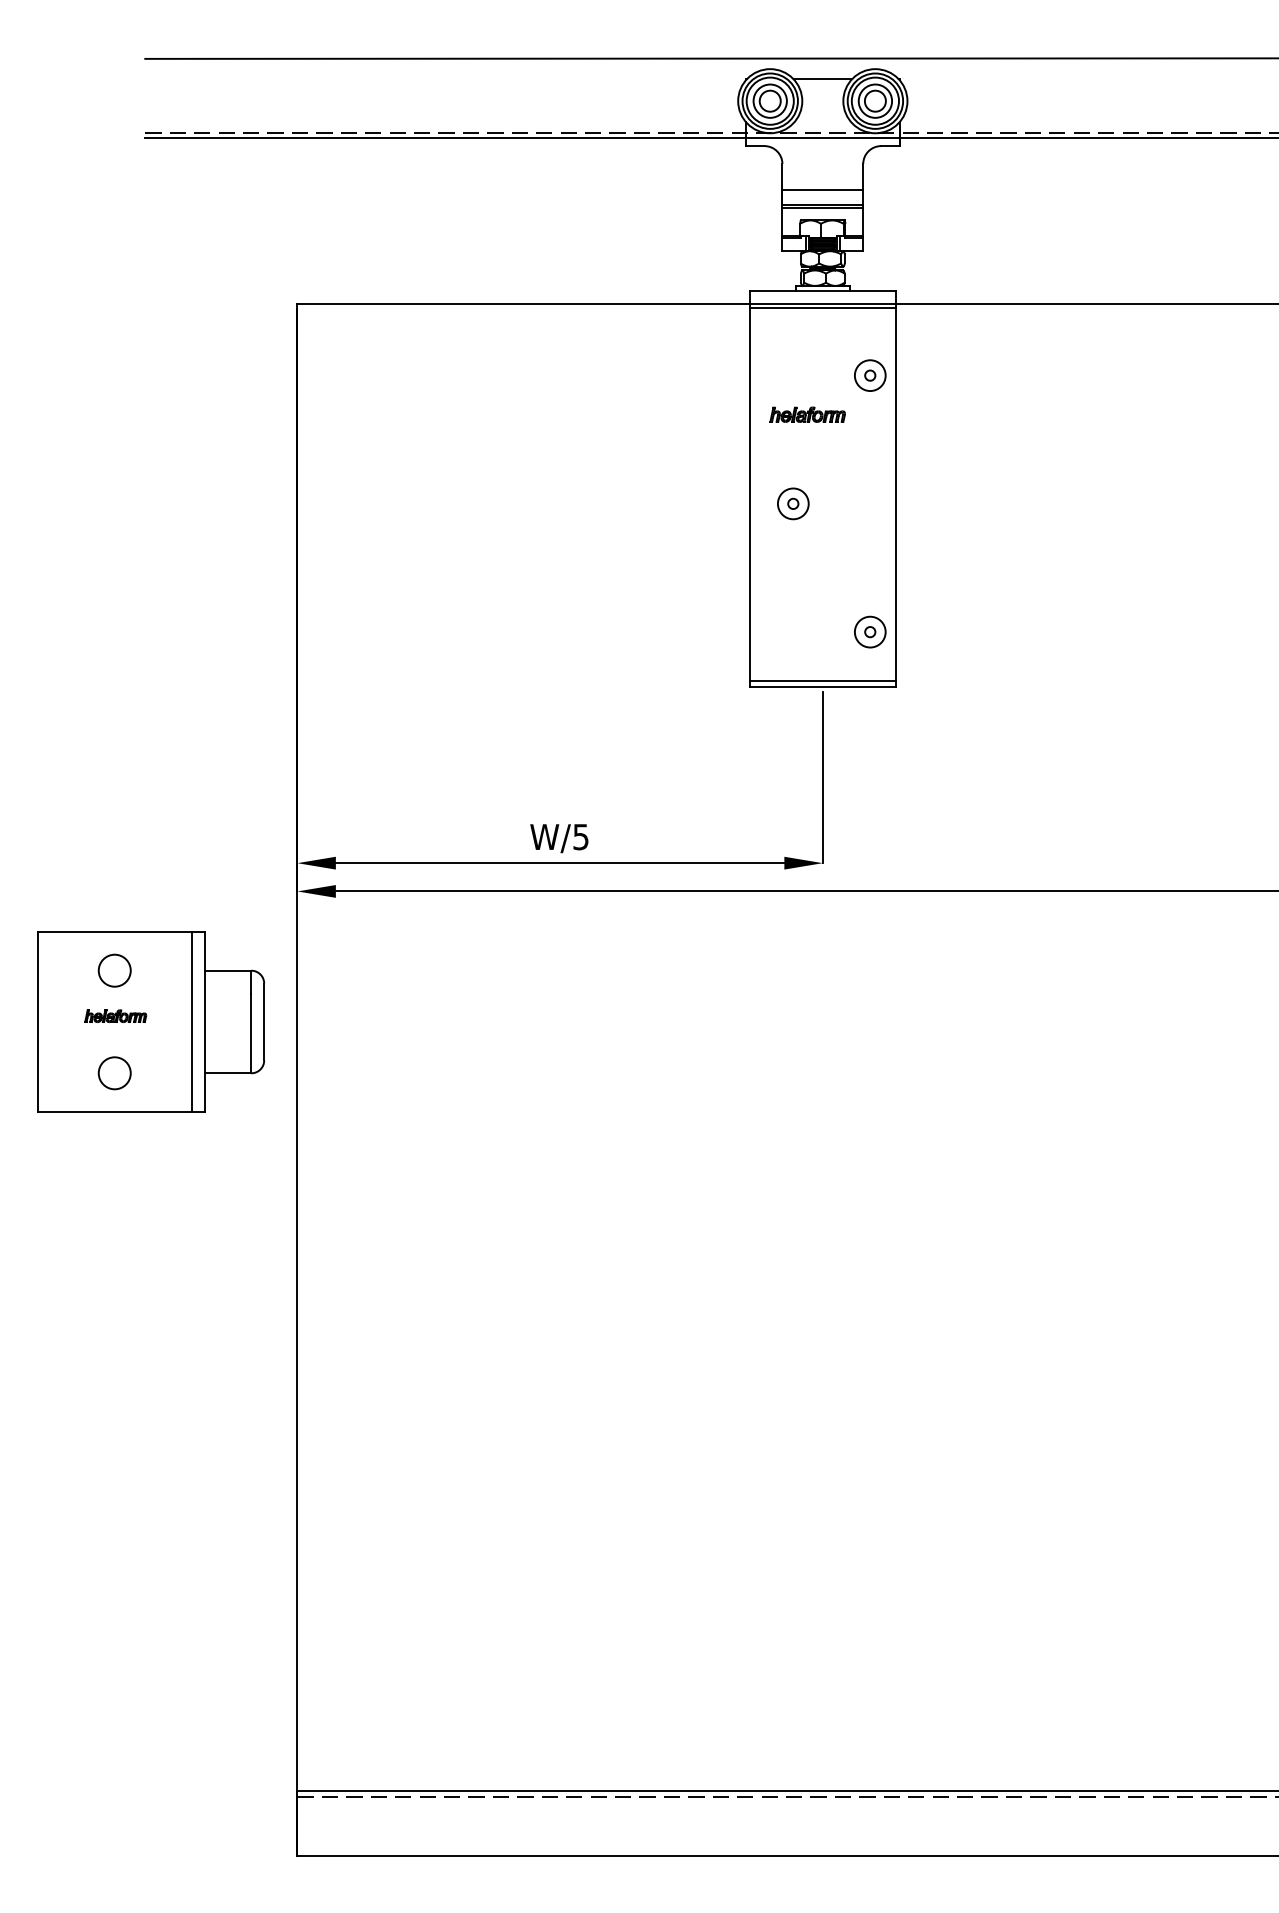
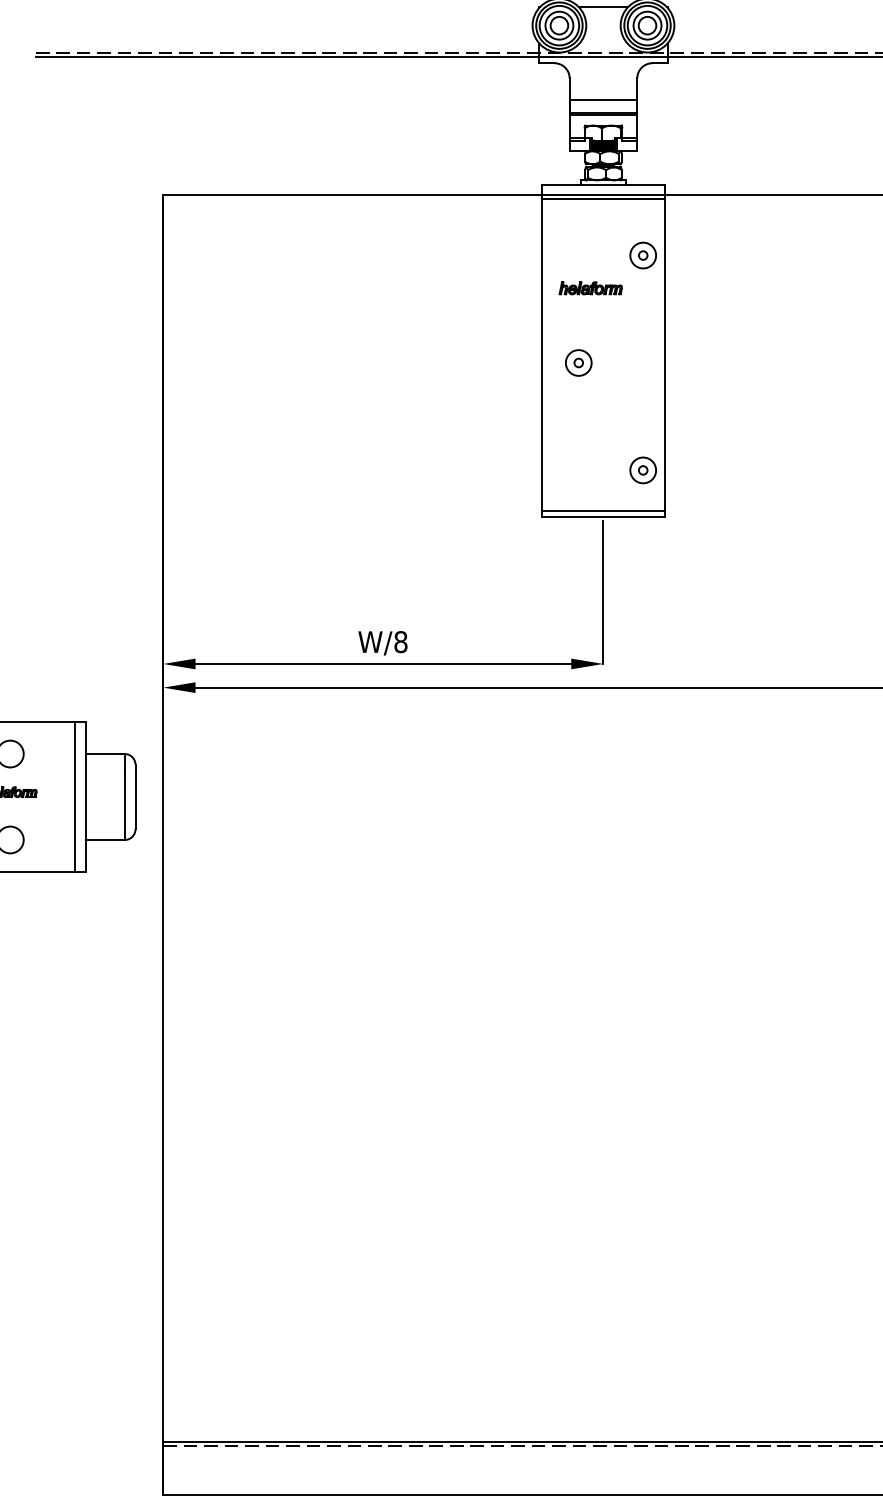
text: (580, 836) -> (400, 641), W/5 -> W/8

